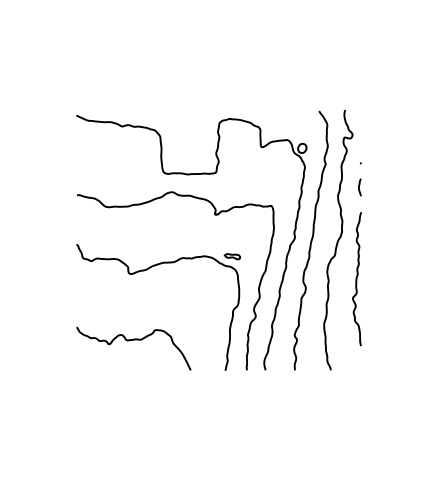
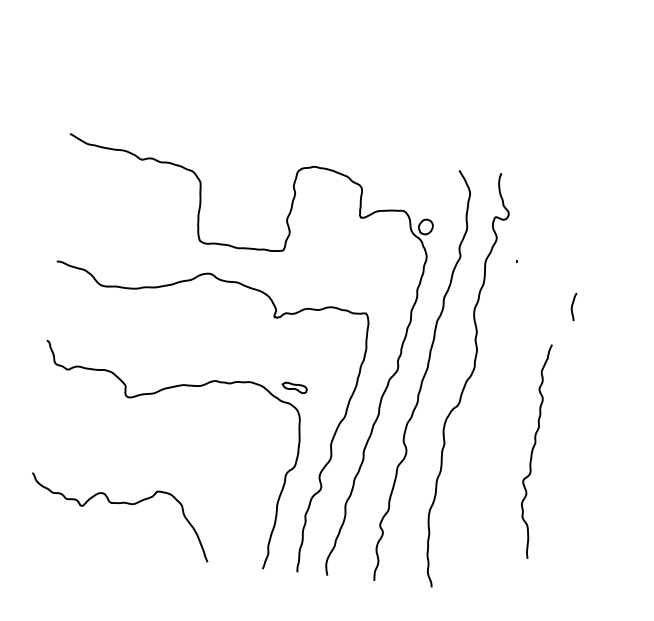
curve: (359, 187) -> (572, 306), moved
curve: (356, 279) -> (532, 451), moved

